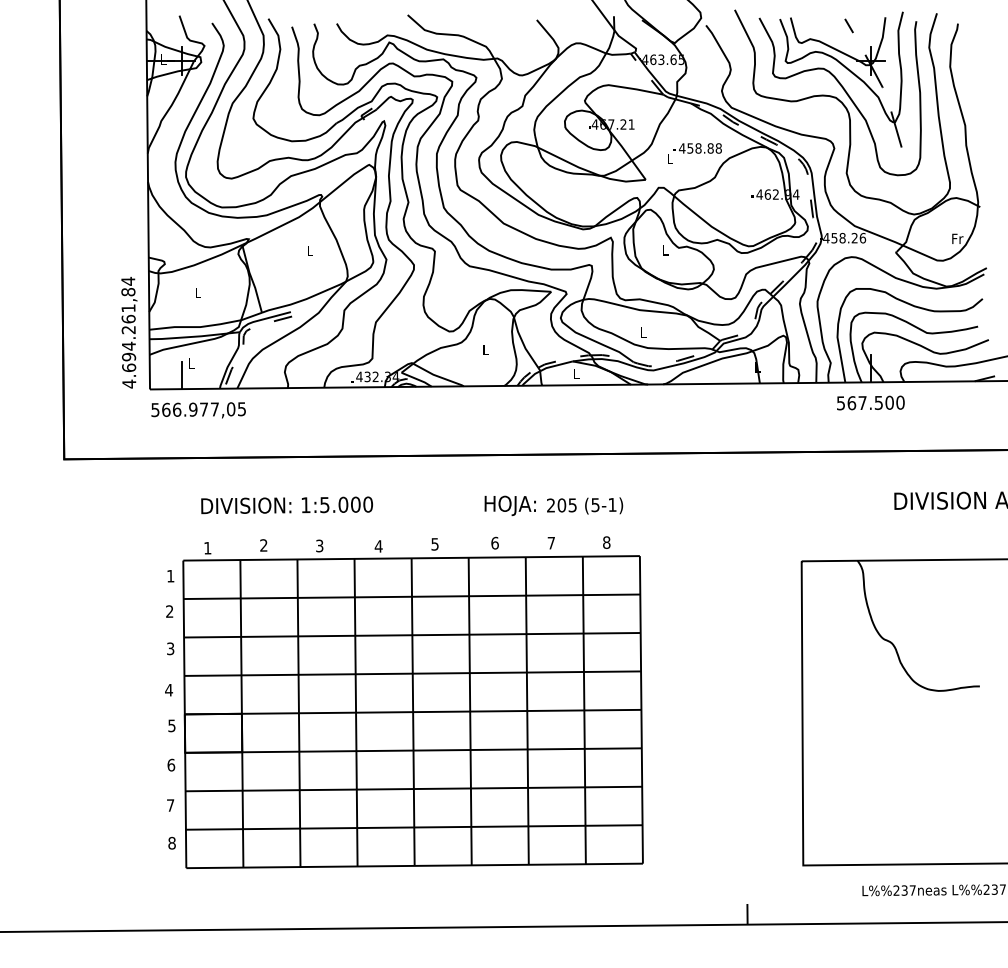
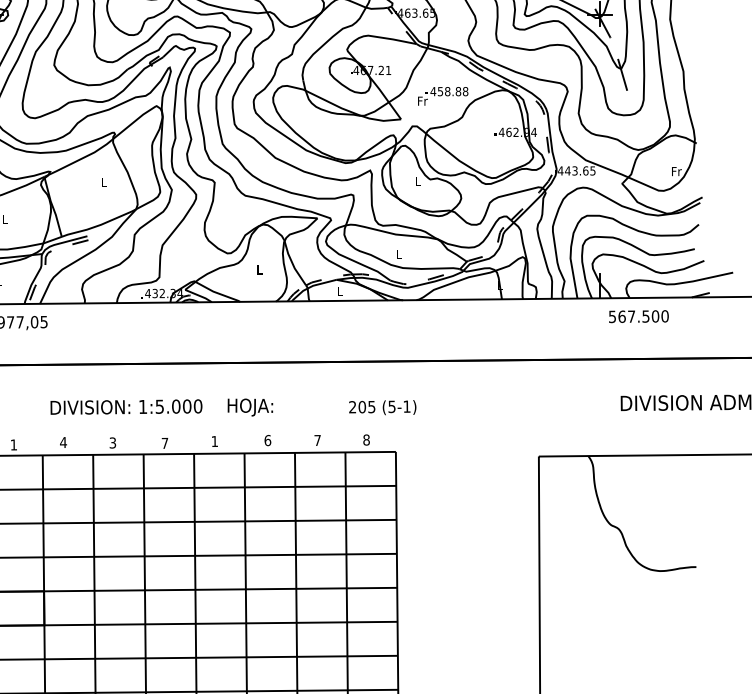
text: (670, 159) -> (422, 101), L -> Fr
text: (848, 237) -> (580, 170), 458.26 -> 443.65
text: (870, 402) -> (638, 316), moved
text: (286, 505) -> (125, 407), moved
text: (509, 505) -> (249, 407), moved
text: (585, 505) -> (383, 407), moved
text: (434, 544) -> (214, 441), 5 -> 1
text: (263, 545) -> (63, 442), 2 -> 4
text: (378, 546) -> (164, 443), 4 -> 7

